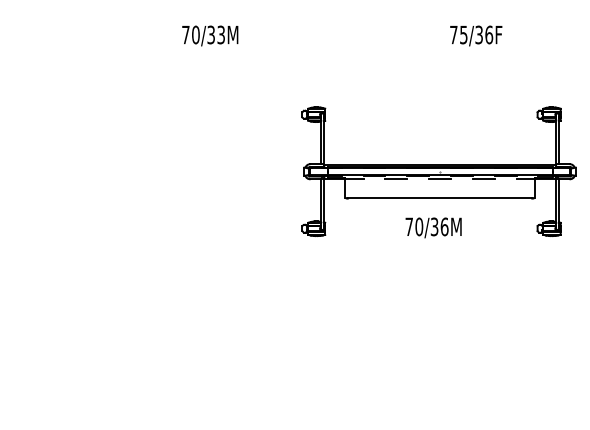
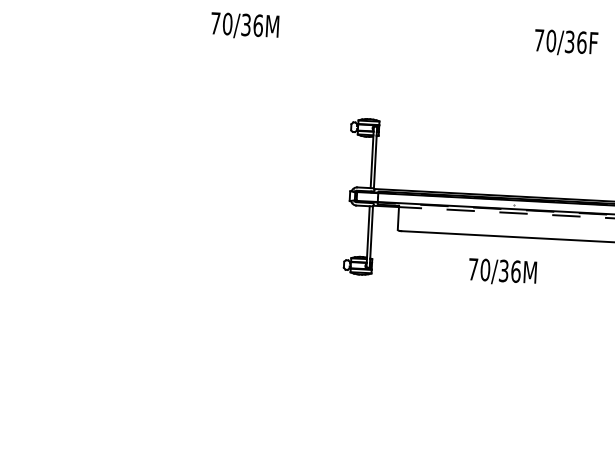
text: (221, 34) -> (258, 25), 70/33M -> 70/36M
text: (463, 34) -> (550, 40), 75/36F -> 70/36F

